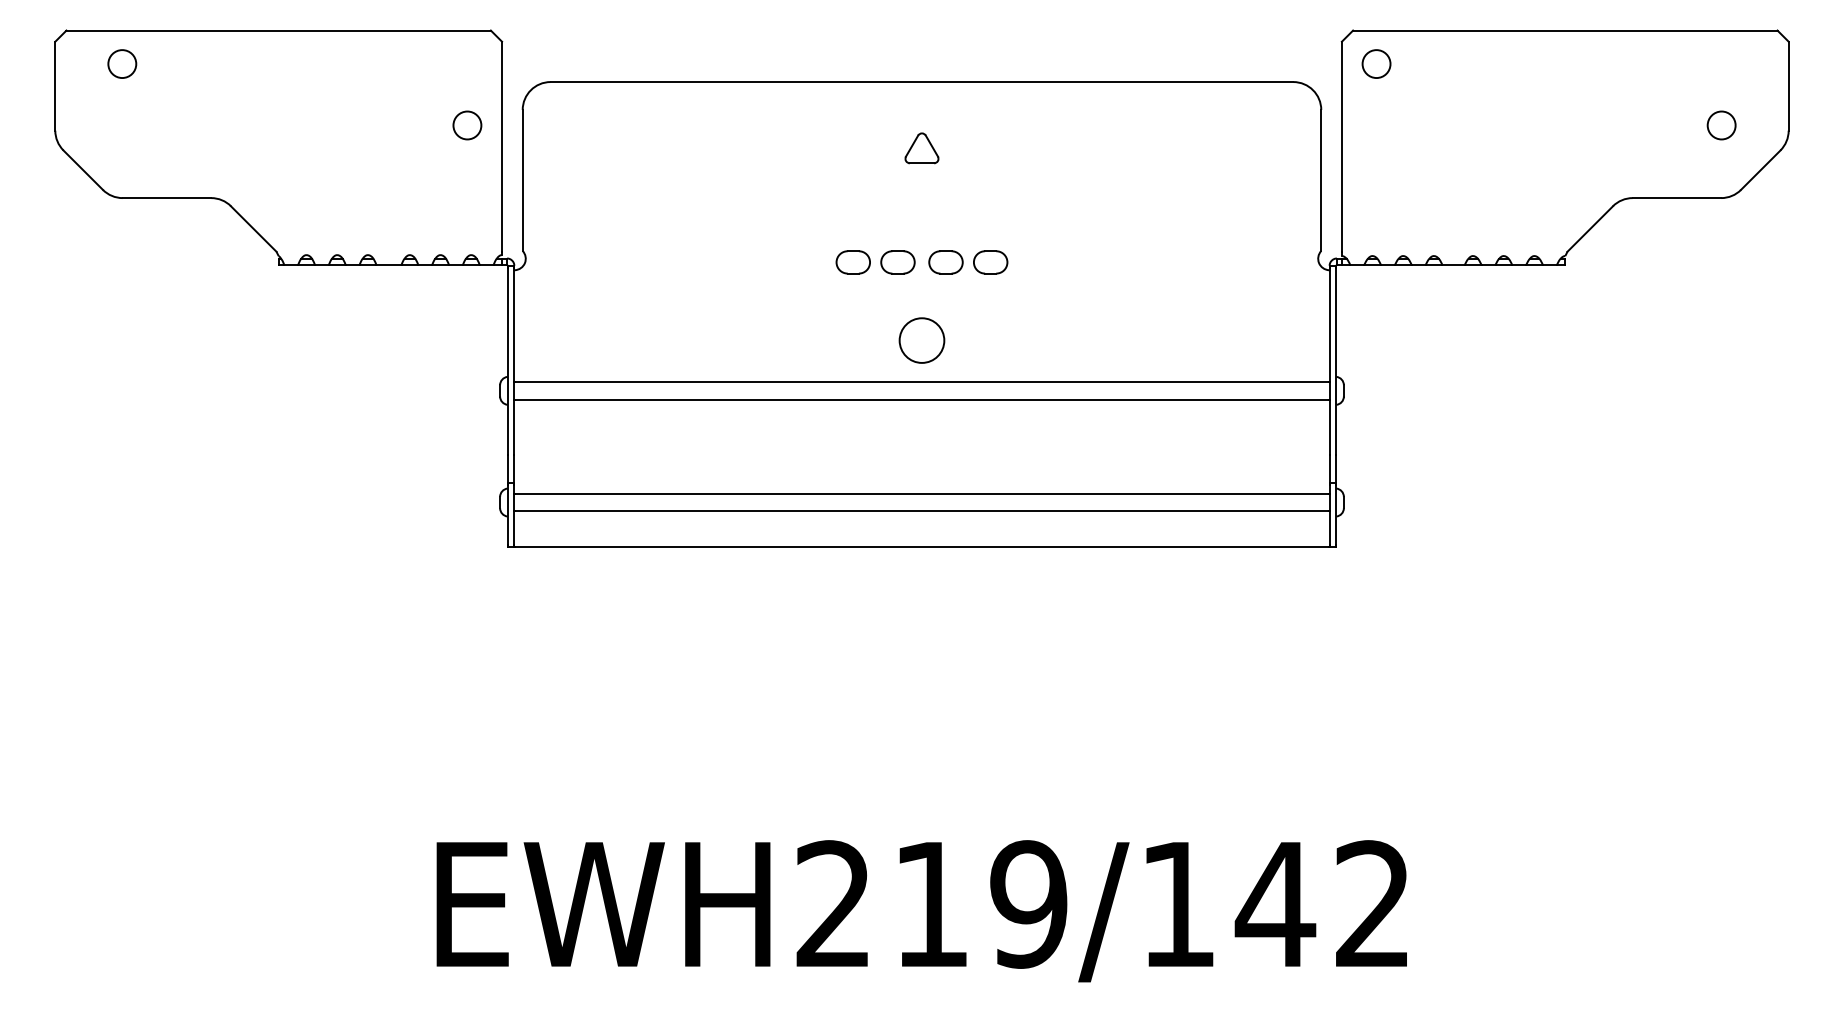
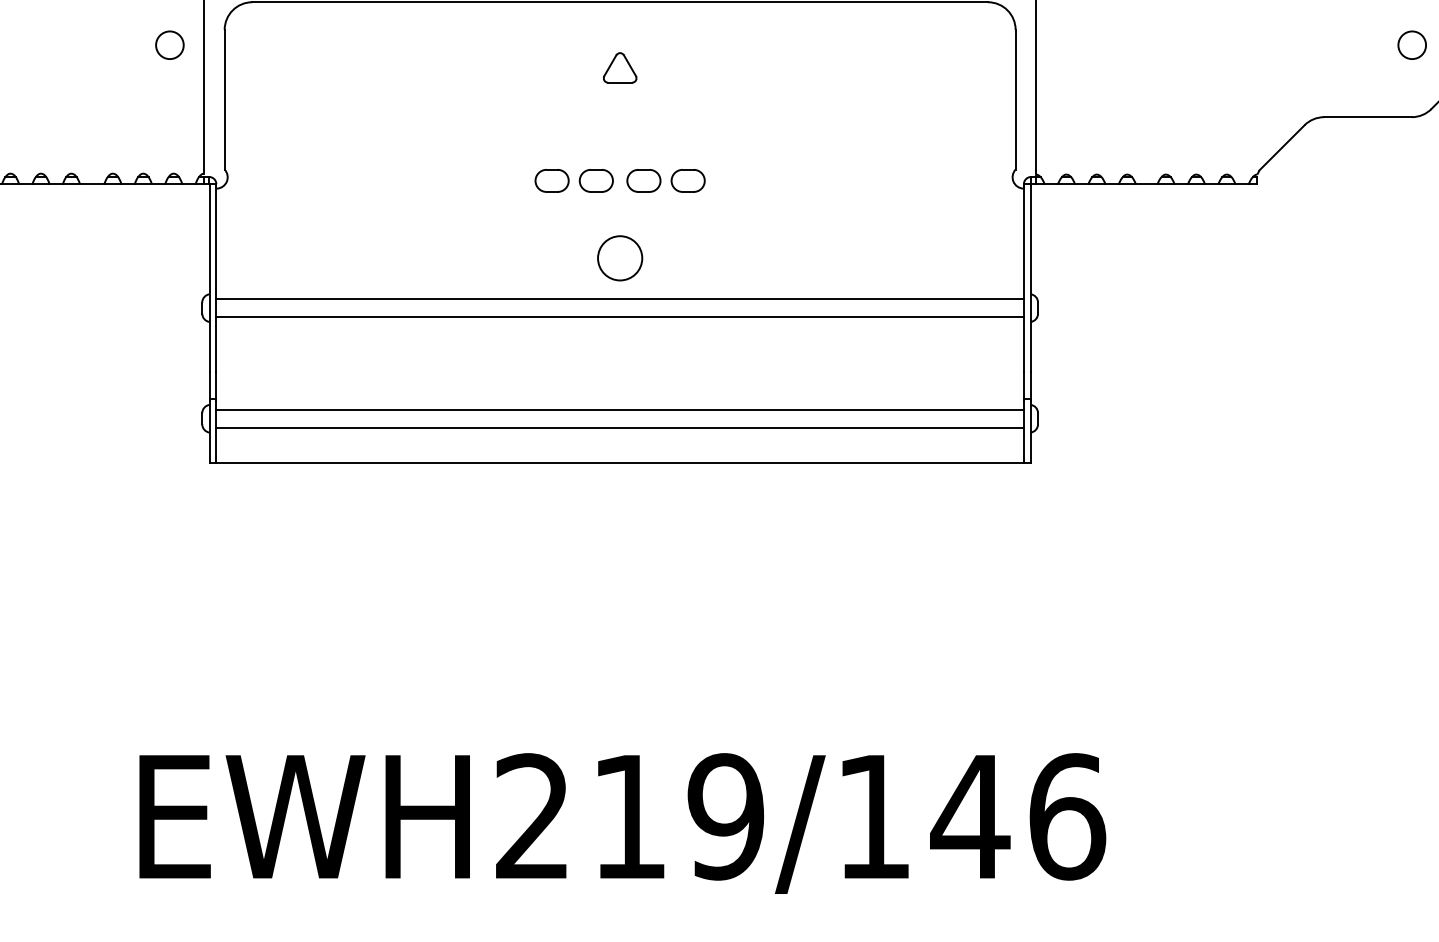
text: (1373, 904) -> (1067, 816), EWH219/142 -> EWH219/146

